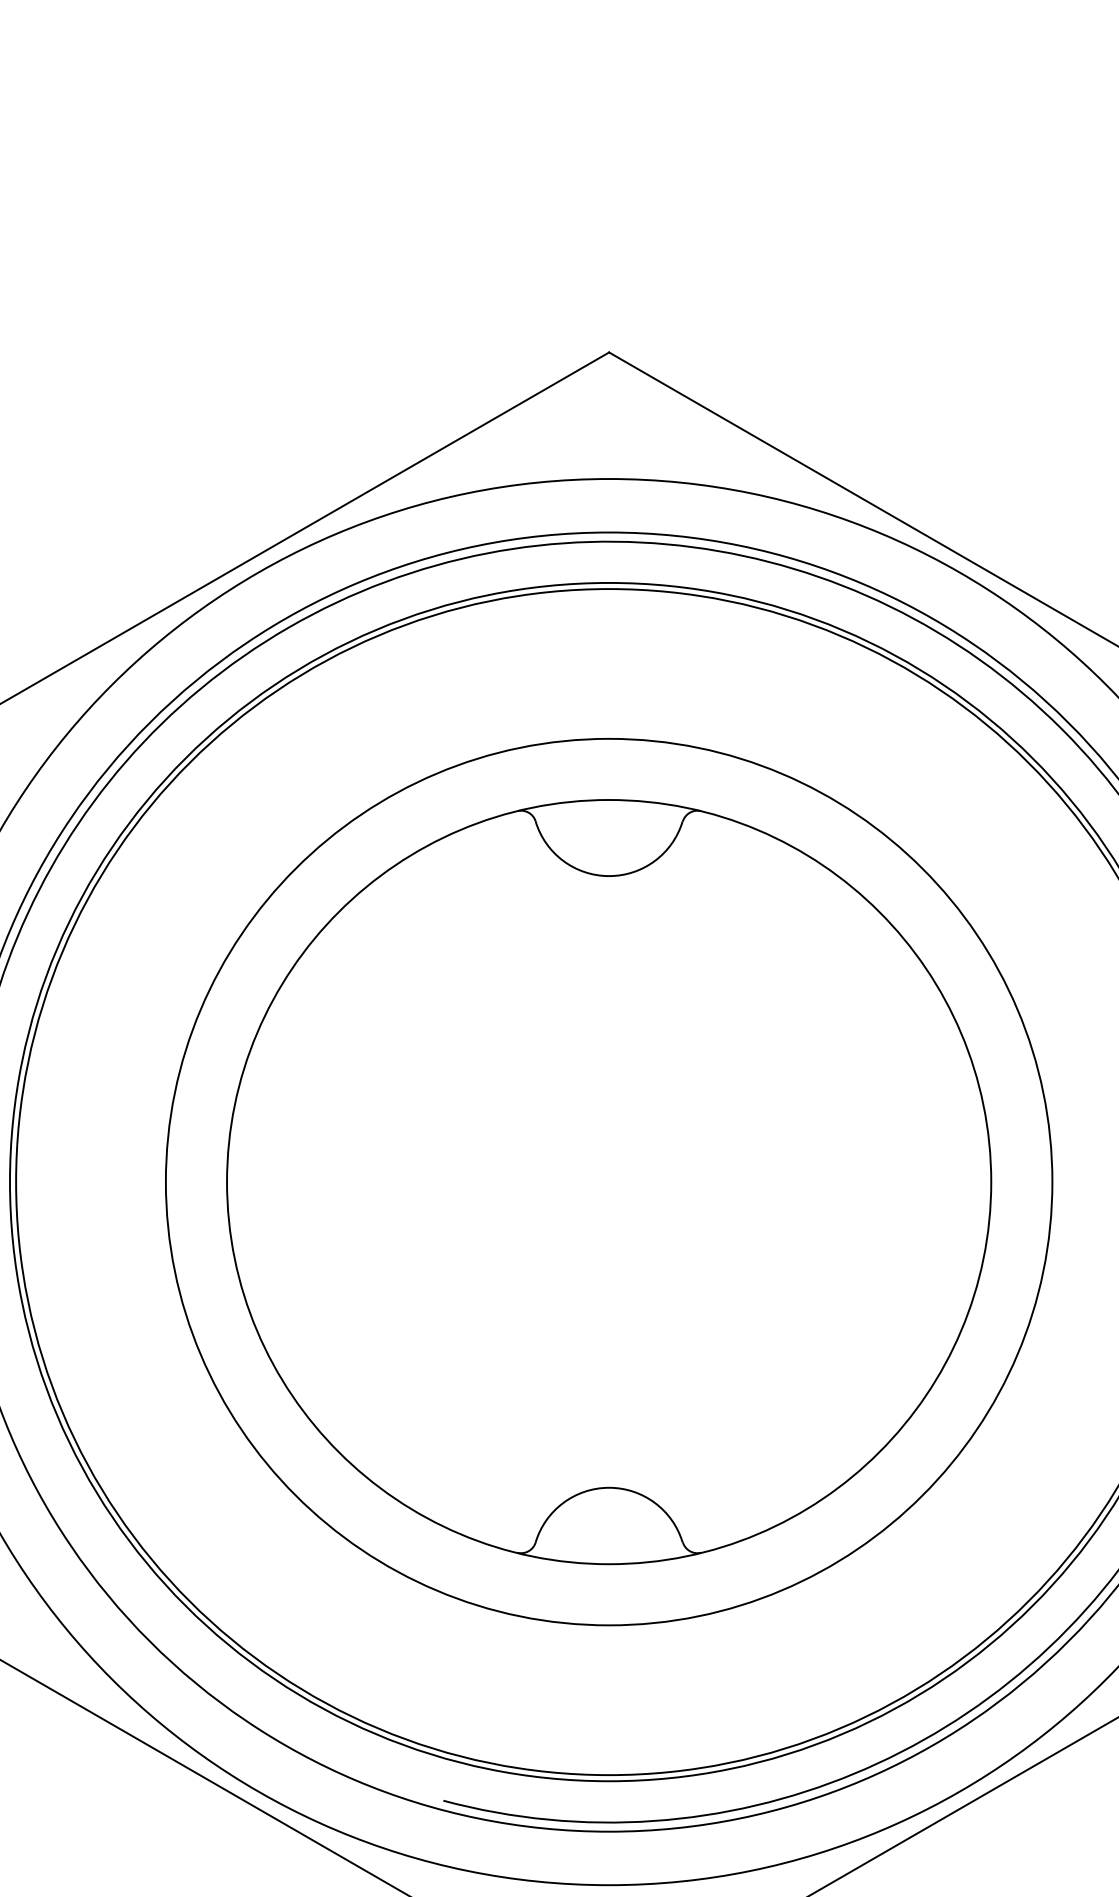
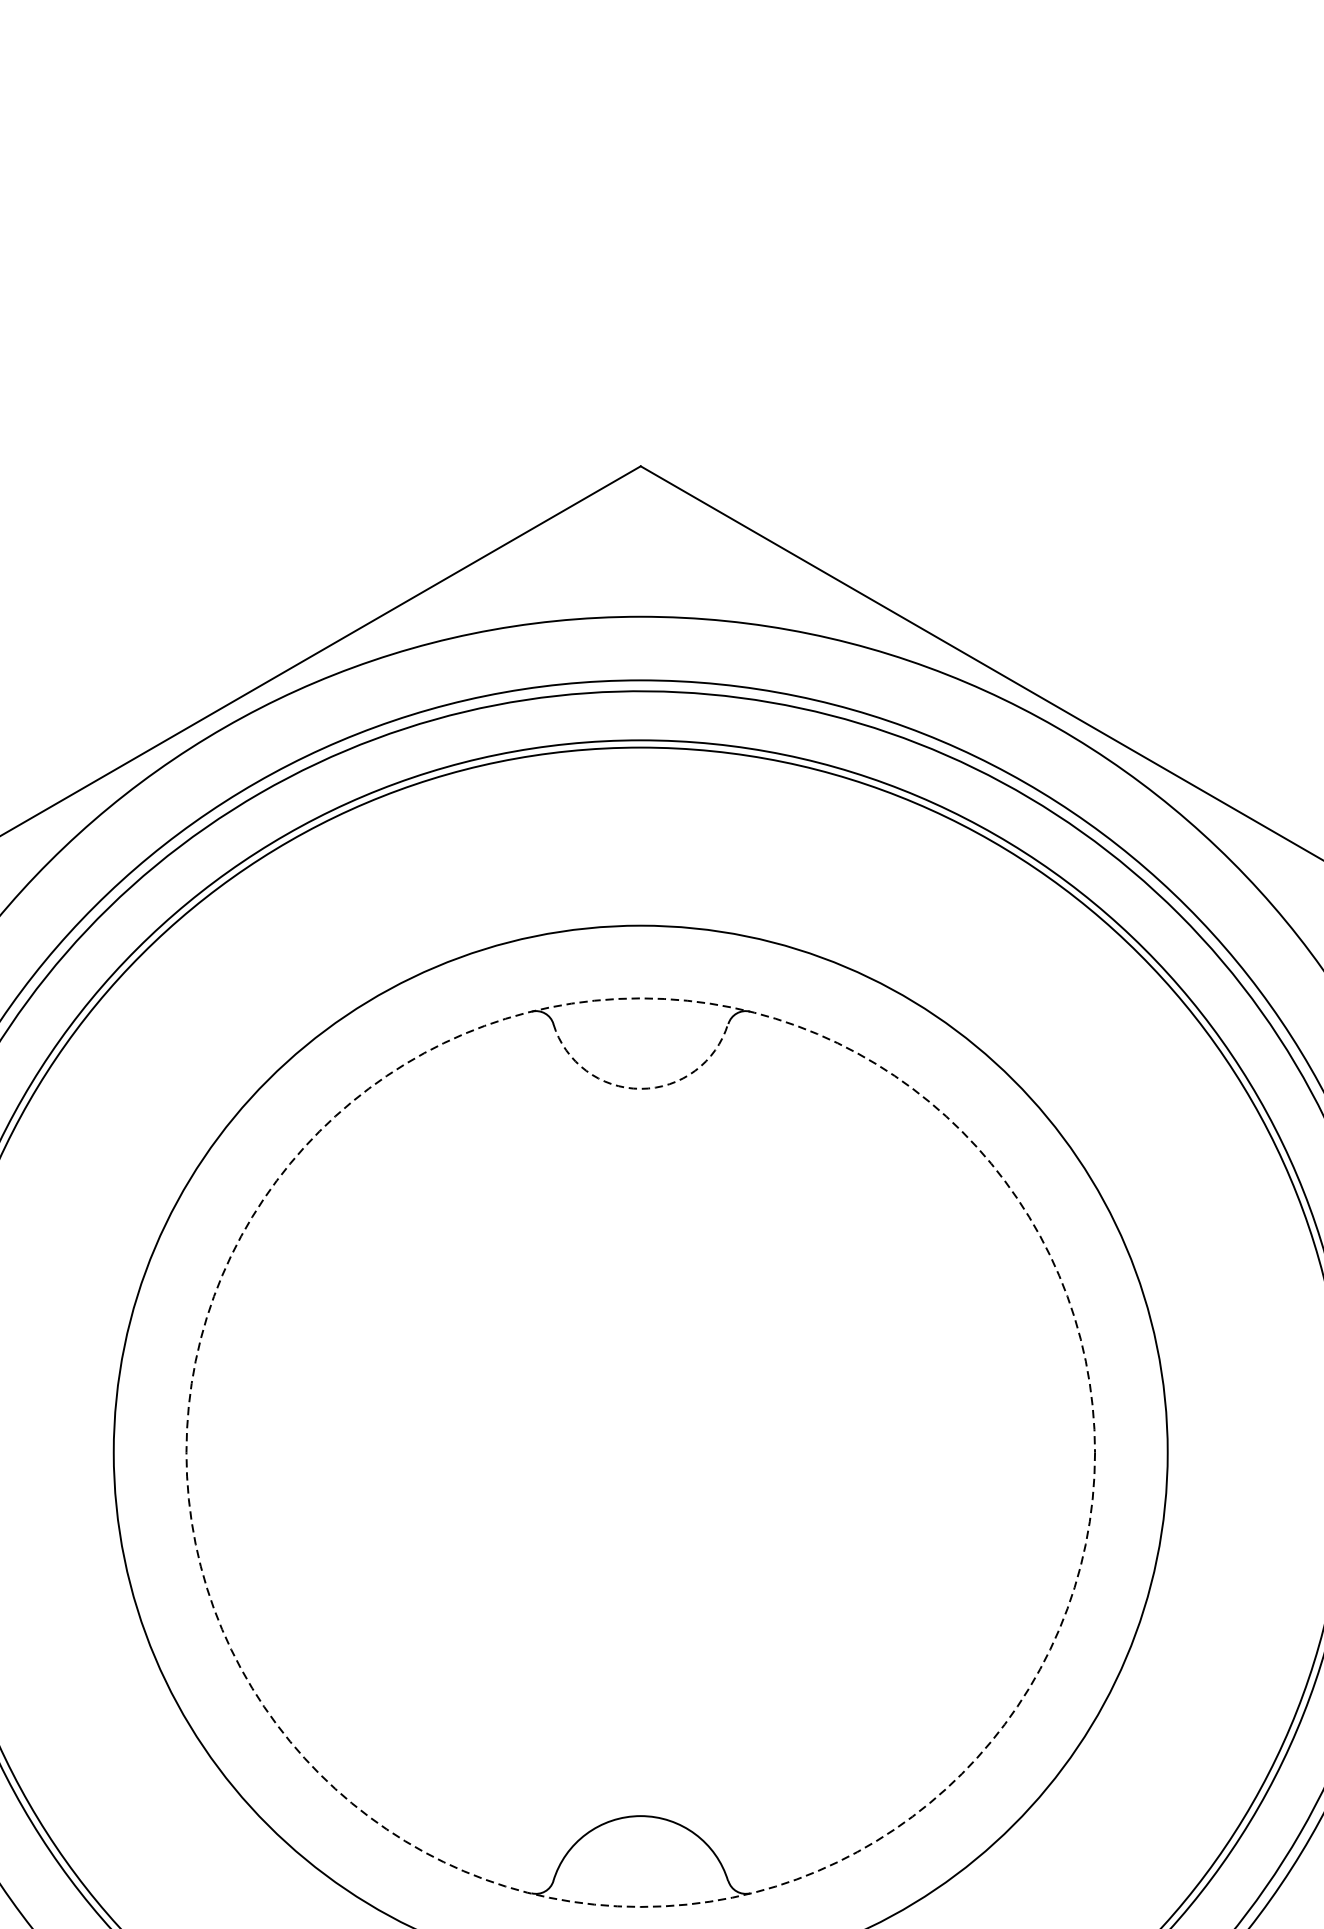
arc: (609, 876) -> (641, 1089), solid -> dashed
circle: (609, 1182) -> (641, 1453), solid -> dashed

